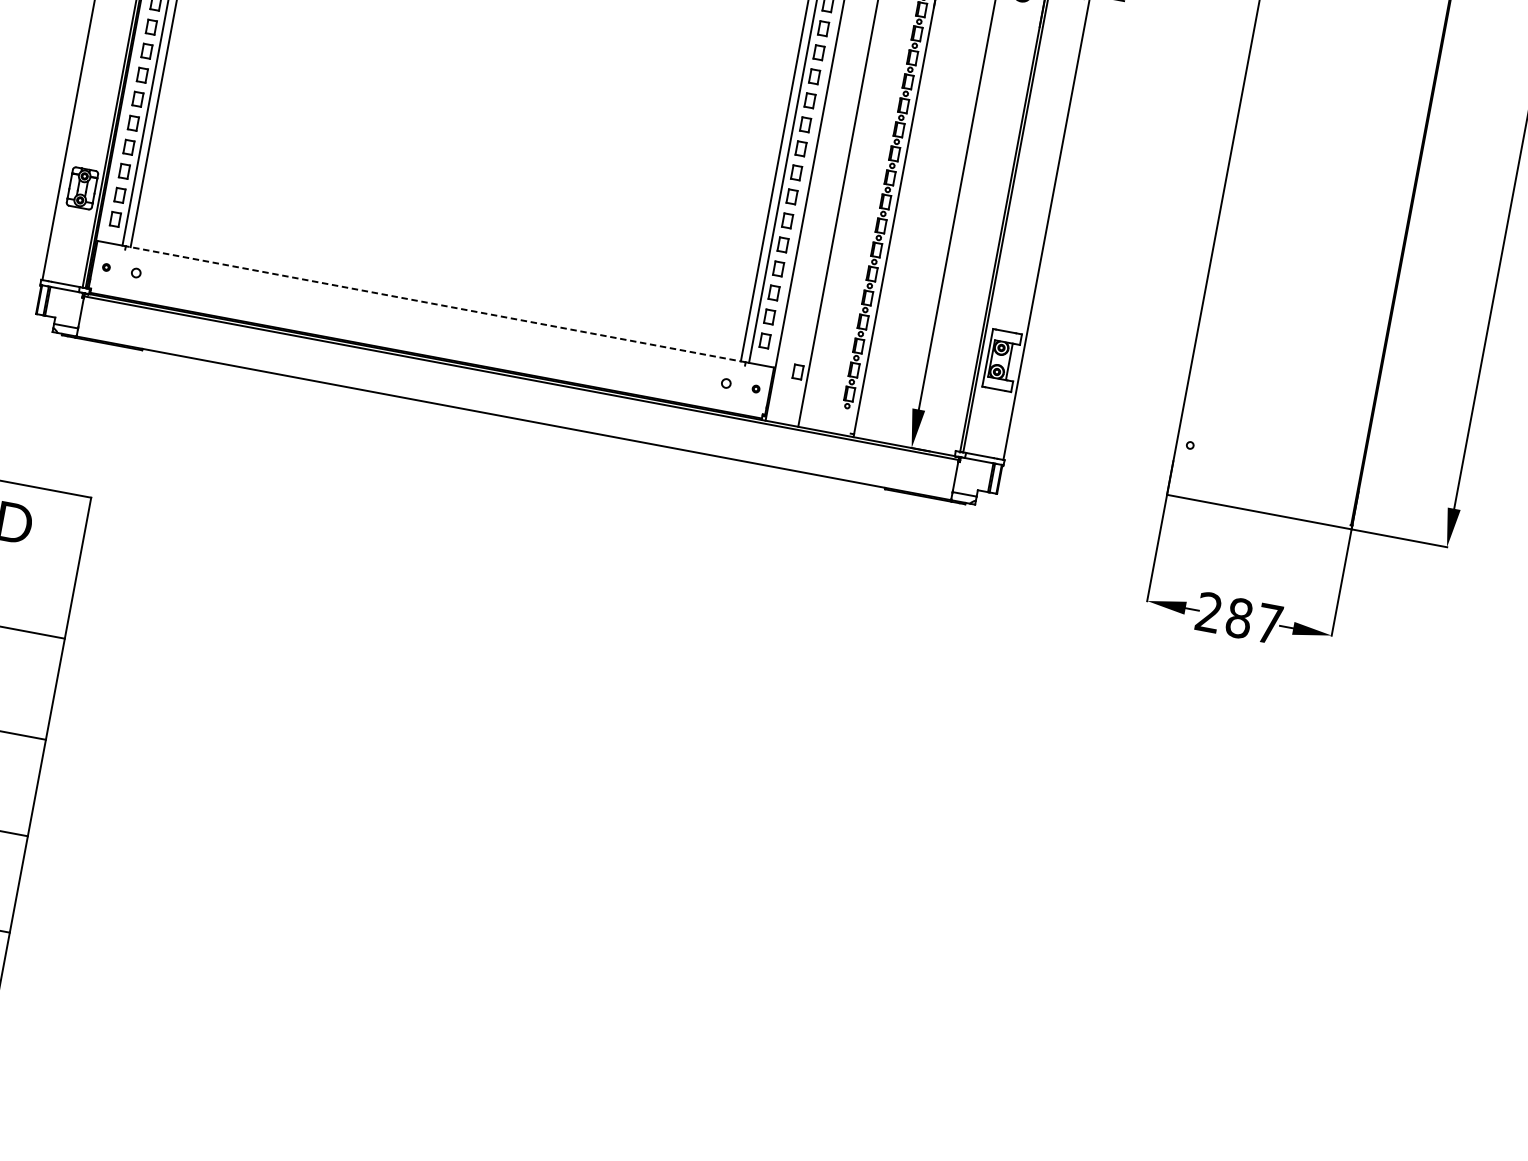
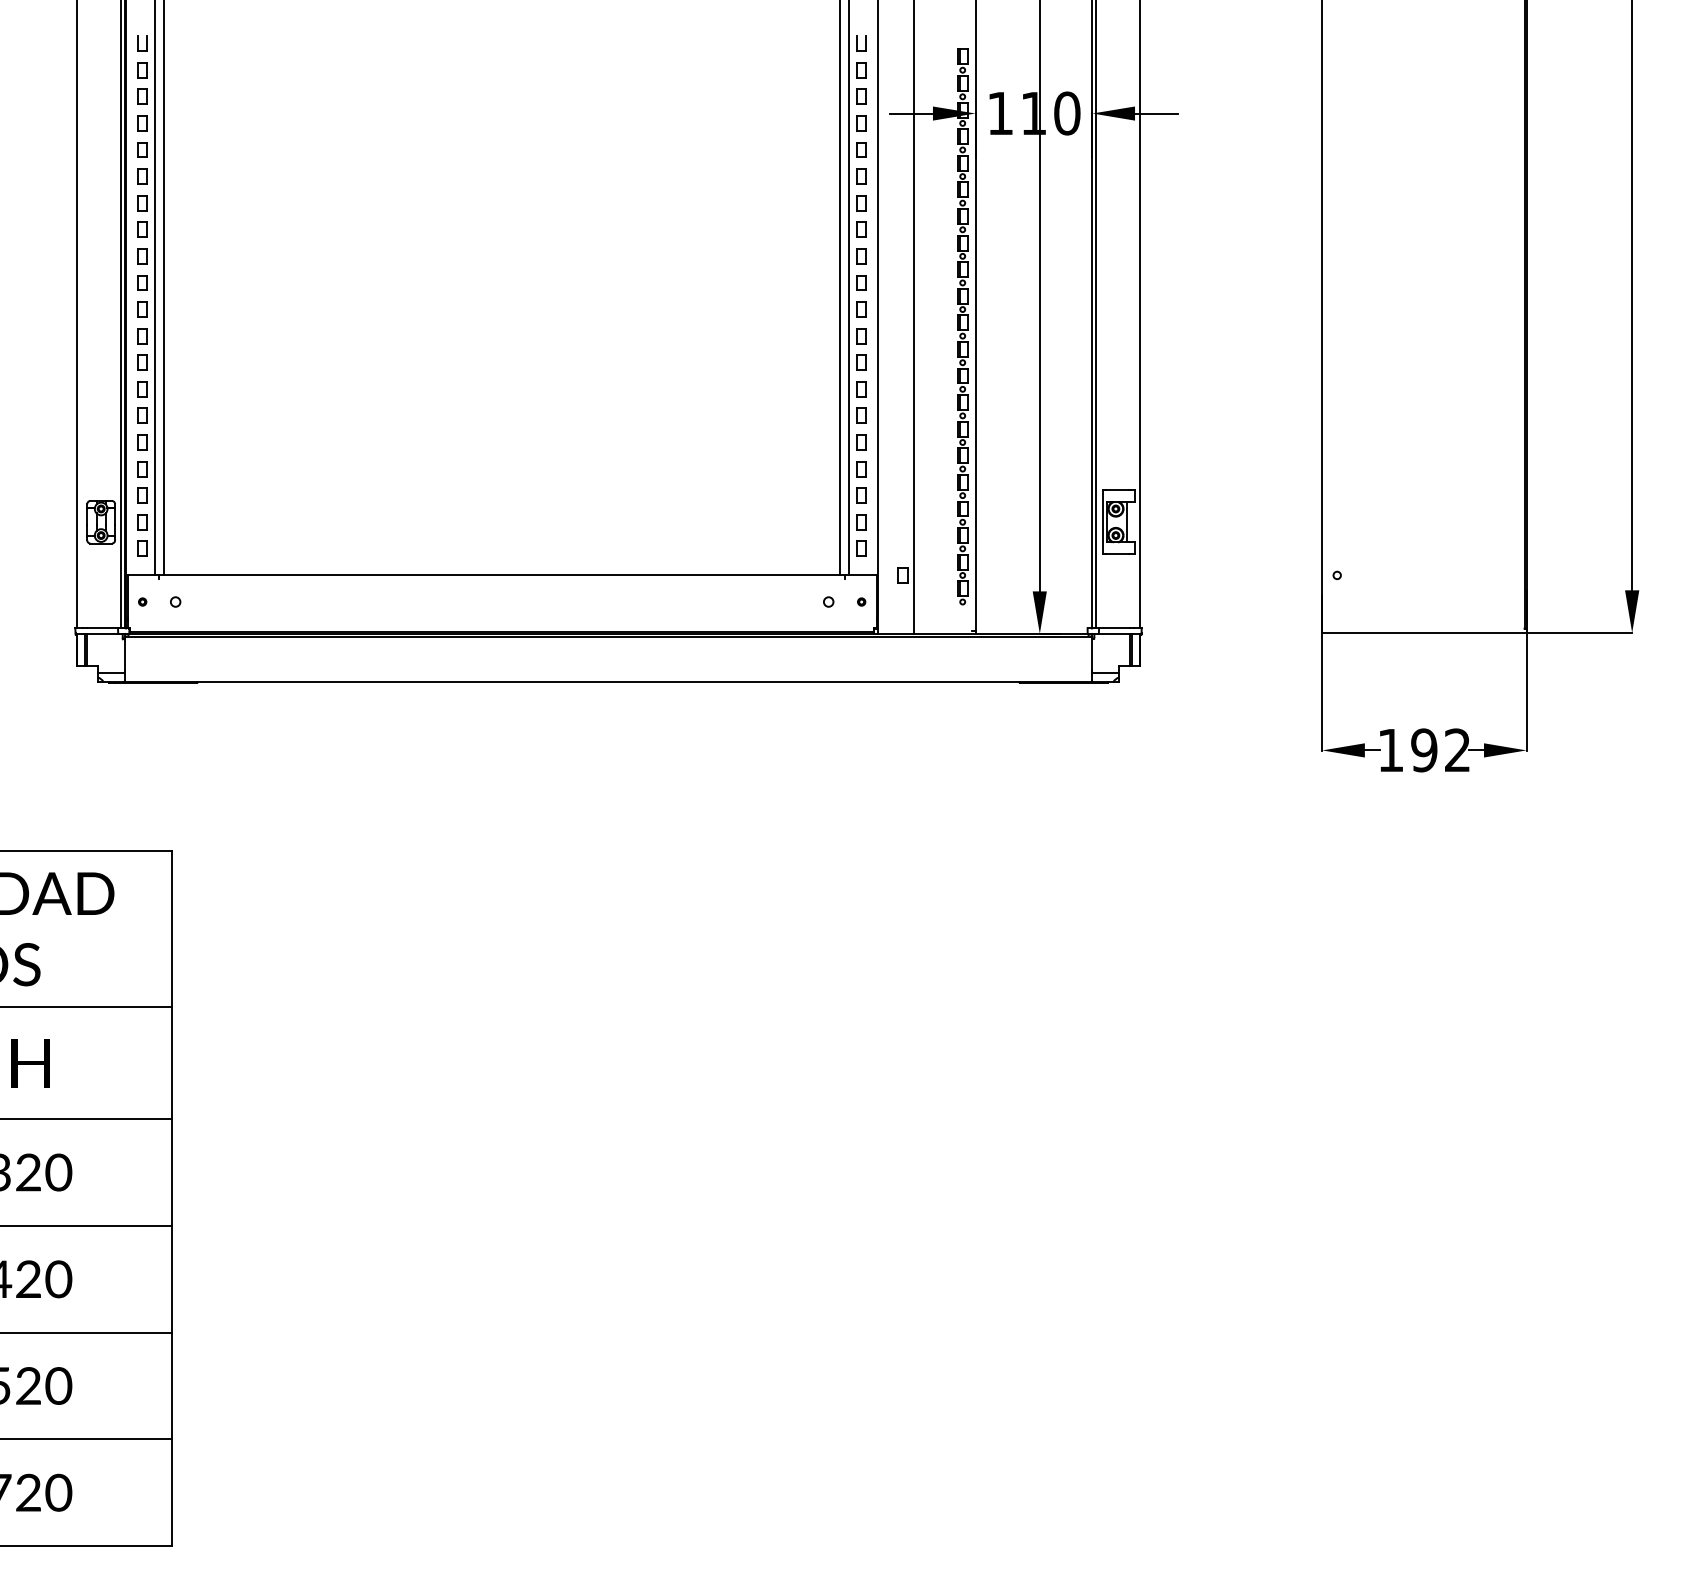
line: (435, 304) -> (501, 575), dashed -> solid
text: (1238, 618) -> (1423, 750), 287 -> 192

